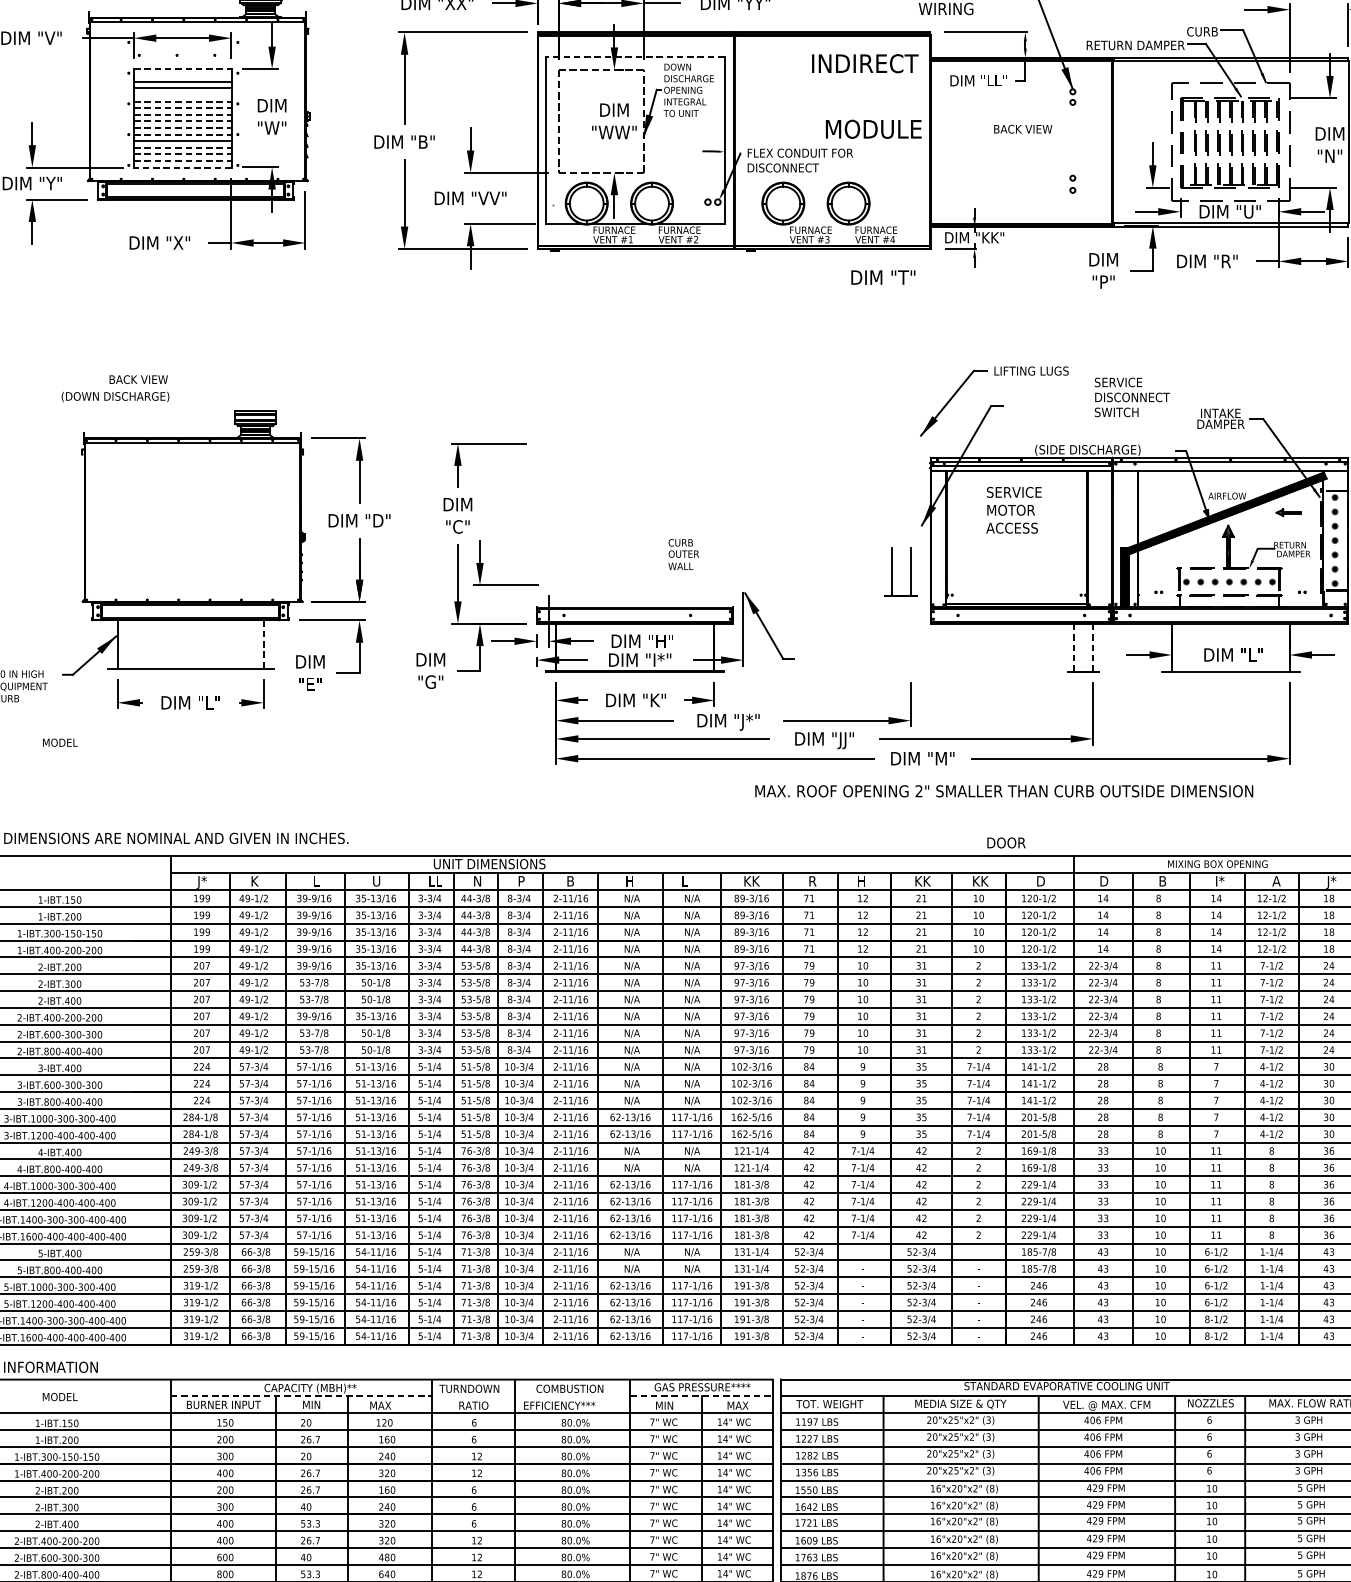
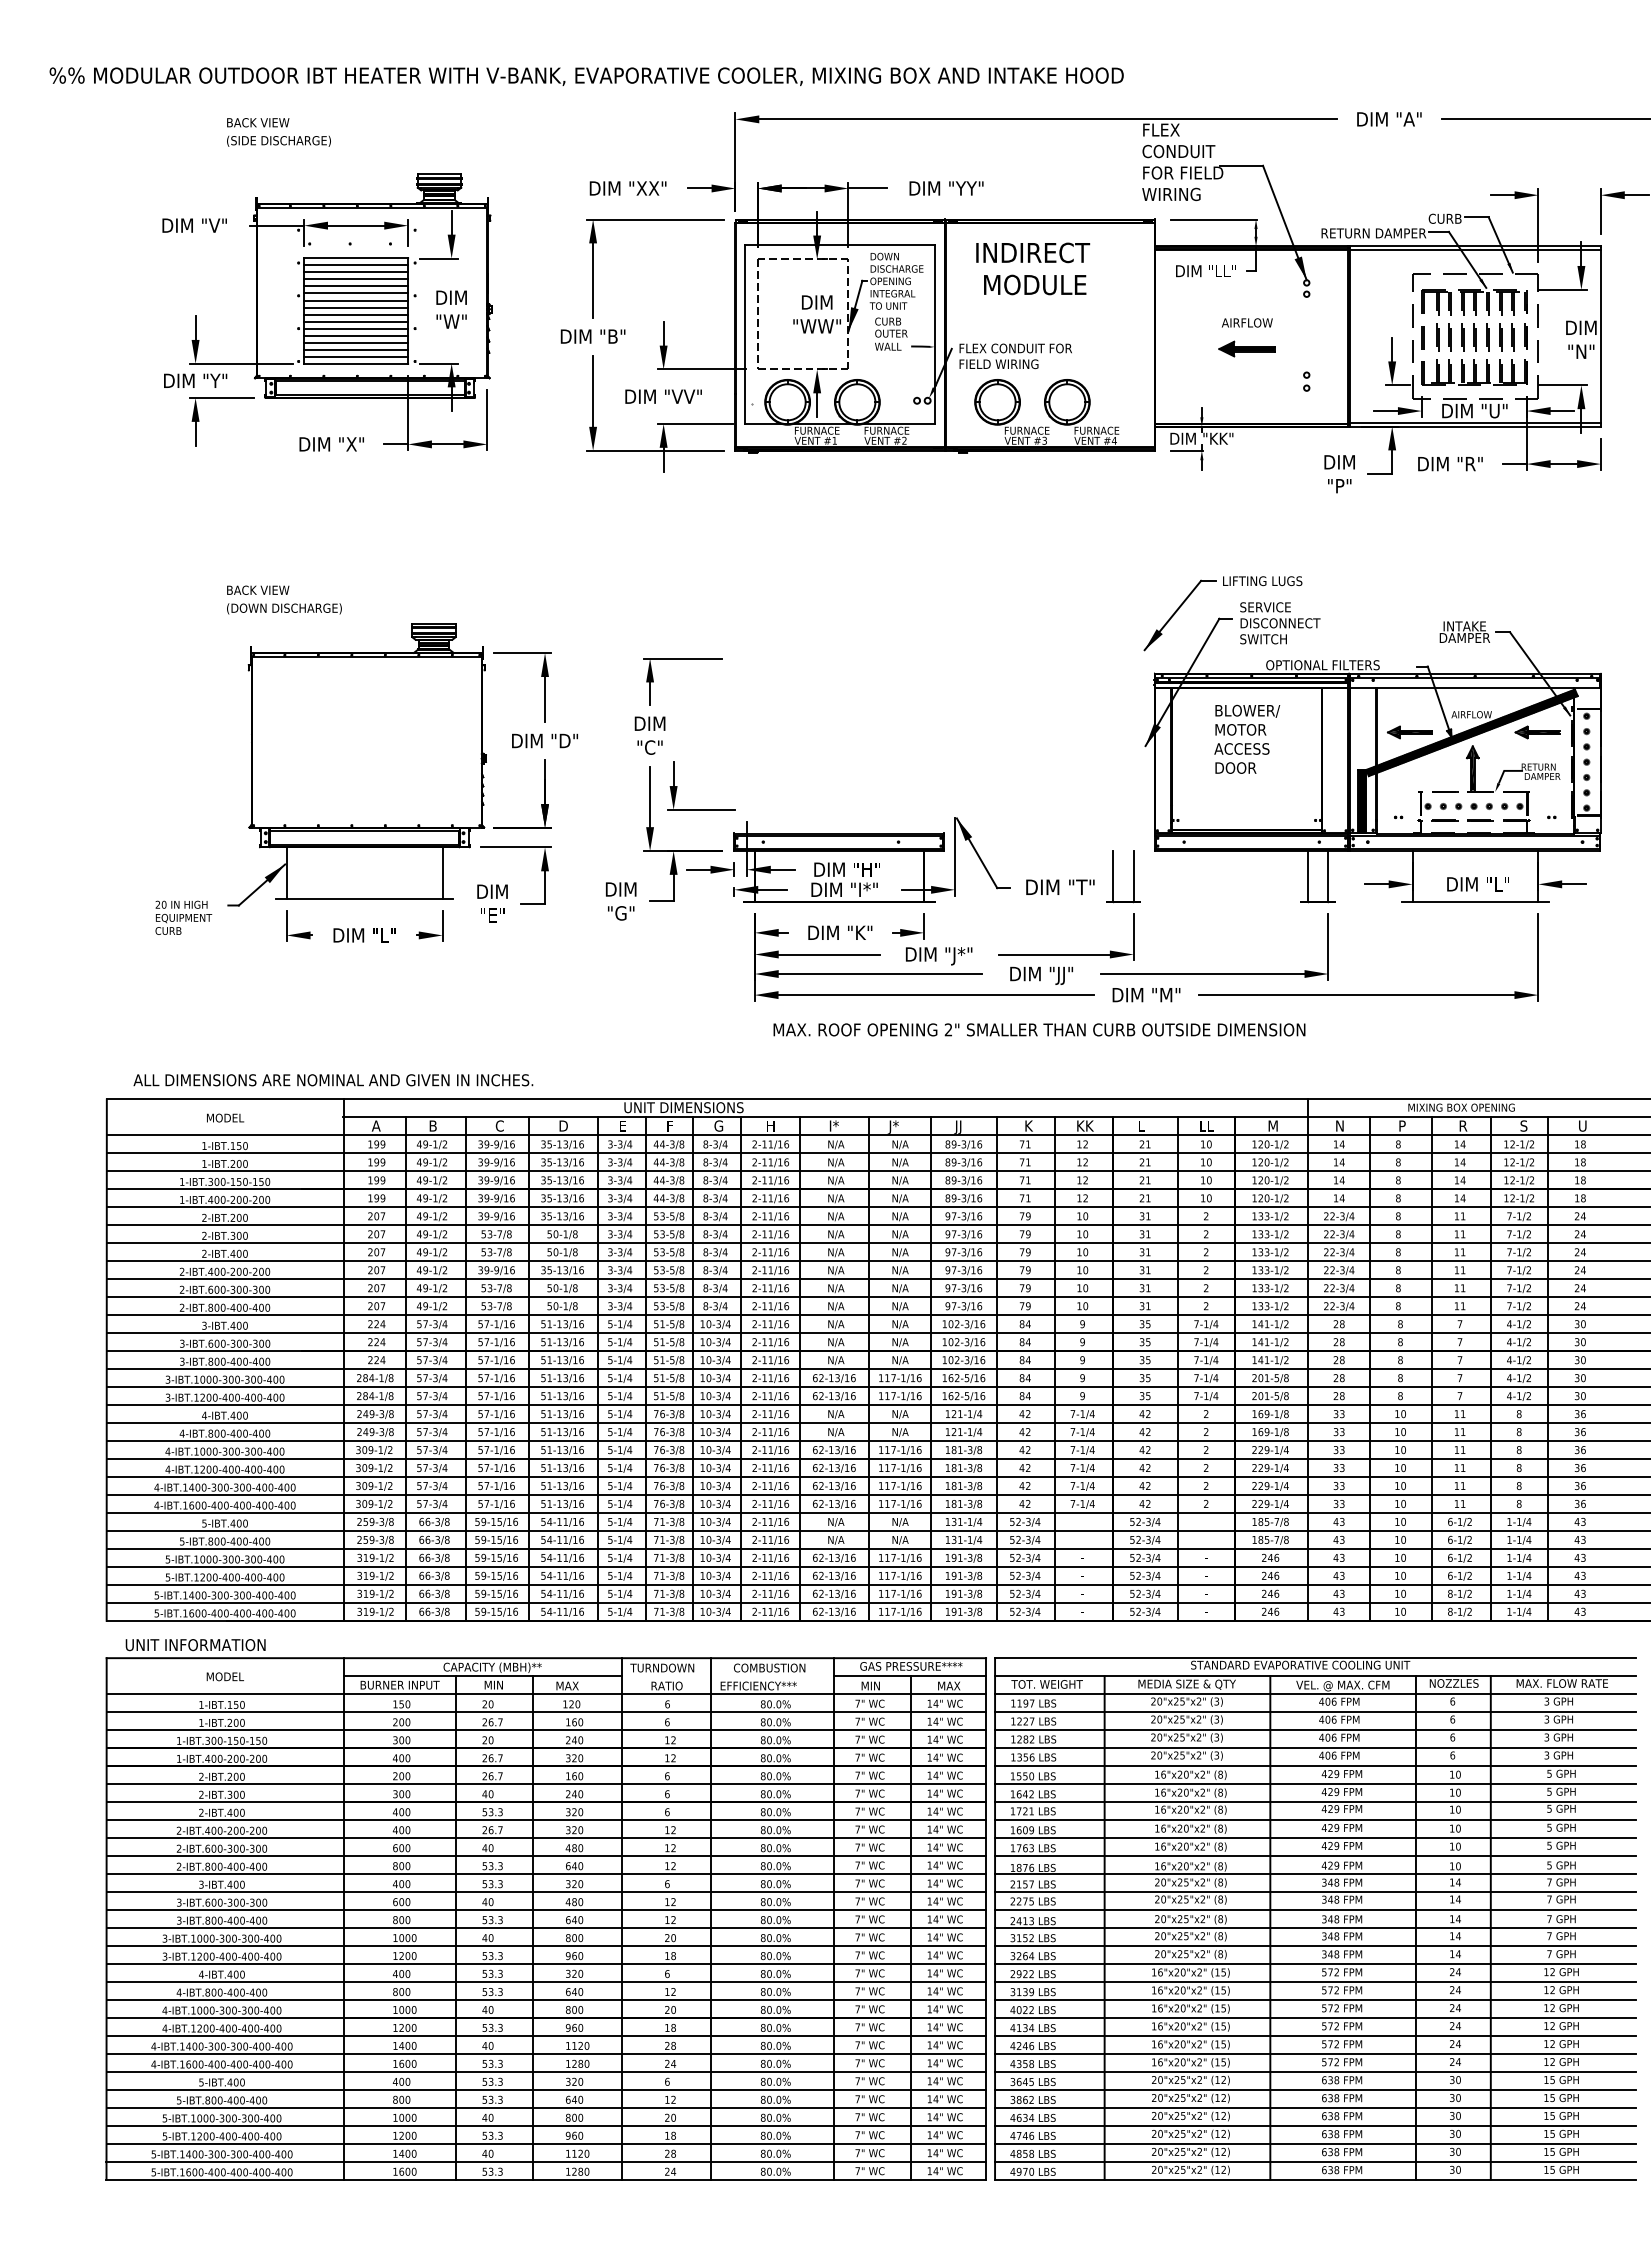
line: (635, 56) -> (839, 245), dashed -> solid
text: (865, 63) -> (1033, 252), moved
line: (183, 68) -> (356, 258), dashed -> solid
line: (183, 75) -> (356, 265), added
line: (183, 95) -> (356, 286), added
line: (183, 101) -> (356, 293), dashed -> solid
line: (183, 108) -> (356, 300), dashed -> solid
line: (183, 114) -> (356, 307), dashed -> solid
line: (183, 121) -> (356, 314), dashed -> solid
line: (183, 127) -> (356, 321), dashed -> solid
text: (874, 128) -> (1035, 284), moved
text: (1022, 128) -> (1252, 322), BACK VIEW -> AIRFLOW
line: (183, 134) -> (356, 328), dashed -> solid
line: (183, 147) -> (356, 342), dashed -> solid
part: (1016, 153) -> (1246, 348), added
line: (183, 154) -> (356, 349), dashed -> solid
line: (183, 160) -> (356, 356), dashed -> solid
line: (182, 167) -> (355, 363), dashed -> solid
text: (785, 168) -> (999, 364), DISCONNECT -> FIELD WIRING
text: (883, 276) -> (1060, 886), moved
text: (139, 378) -> (258, 589), moved
text: (1132, 397) -> (1280, 623), moved
text: (1087, 450) -> (1322, 665), (SIDE DISCHARGE) -> OPTIONAL FILTERS
text: (1017, 492) -> (1247, 710), SERVICE -> BLOWER/
part: (1169, 512) -> (1409, 732), added
part: (1288, 512) -> (1537, 732), size x1.67
text: (683, 553) -> (891, 333), moved
part: (891, 571) -> (1113, 876), moved
line: (263, 644) -> (442, 873), dashed -> solid
line: (1074, 647) -> (1308, 876), dashed -> solid
line: (1093, 647) -> (1328, 876), dashed -> solid
text: (60, 742) -> (225, 1117), moved
text: (1004, 790) -> (1039, 1029), moved
text: (1006, 842) -> (1235, 767), moved
text: (256, 880) -> (434, 1125), K -> B
text: (316, 880) -> (499, 1125), L -> C
text: (376, 880) -> (563, 1125), U -> D
text: (477, 880) -> (670, 1125), N -> F
text: (521, 880) -> (718, 1125), P -> G
text: (570, 880) -> (770, 1125), B -> H
text: (629, 880) -> (833, 1125), H -> I*
text: (813, 880) -> (1029, 1125), R -> K
text: (865, 880) -> (1085, 1125), H -> KK
text: (922, 880) -> (1146, 1125), KK -> L
text: (980, 880) -> (1208, 1125), KK -> LL
text: (1041, 880) -> (1273, 1125), D -> M
text: (1104, 880) -> (1340, 1125), D -> N
text: (1163, 880) -> (1403, 1125), B -> P
text: (1220, 880) -> (1464, 1125), I* -> R
text: (1275, 880) -> (1523, 1125), A -> S
text: (201, 881) -> (376, 1126), J* -> A
text: (435, 881) -> (626, 1126), LL -> E
text: (684, 881) -> (892, 1126), L -> J*
text: (751, 881) -> (963, 1126), KK -> JJ
text: (1331, 881) -> (1582, 1126), J* -> U
line: (301, 1396) -> (483, 1676), dashed -> solid
line: (701, 1396) -> (910, 1676), dashed -> solid

